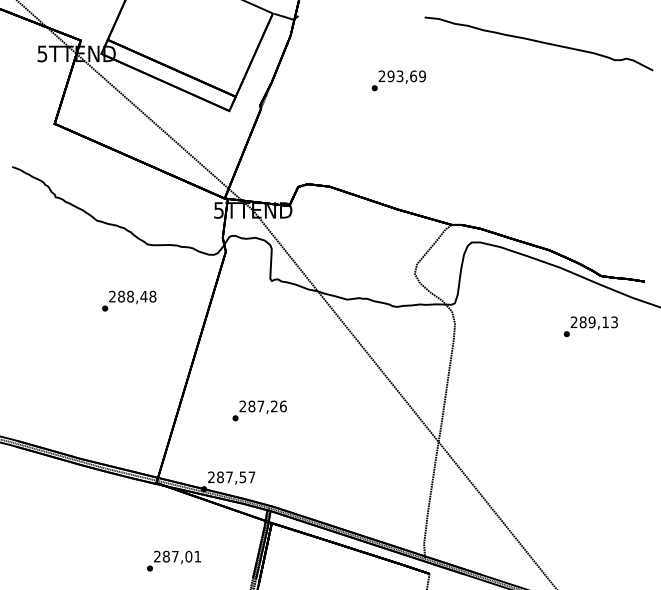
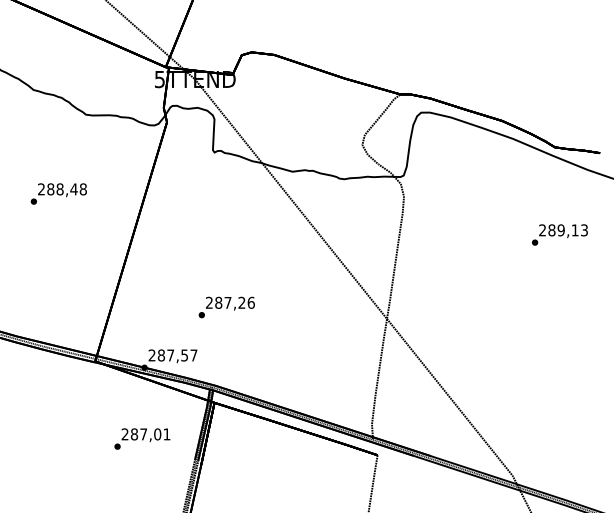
text: (129, 300) -> (59, 193), moved
text: (590, 326) -> (559, 234), moved
text: (259, 410) -> (226, 307), moved
text: (173, 560) -> (141, 438), moved

